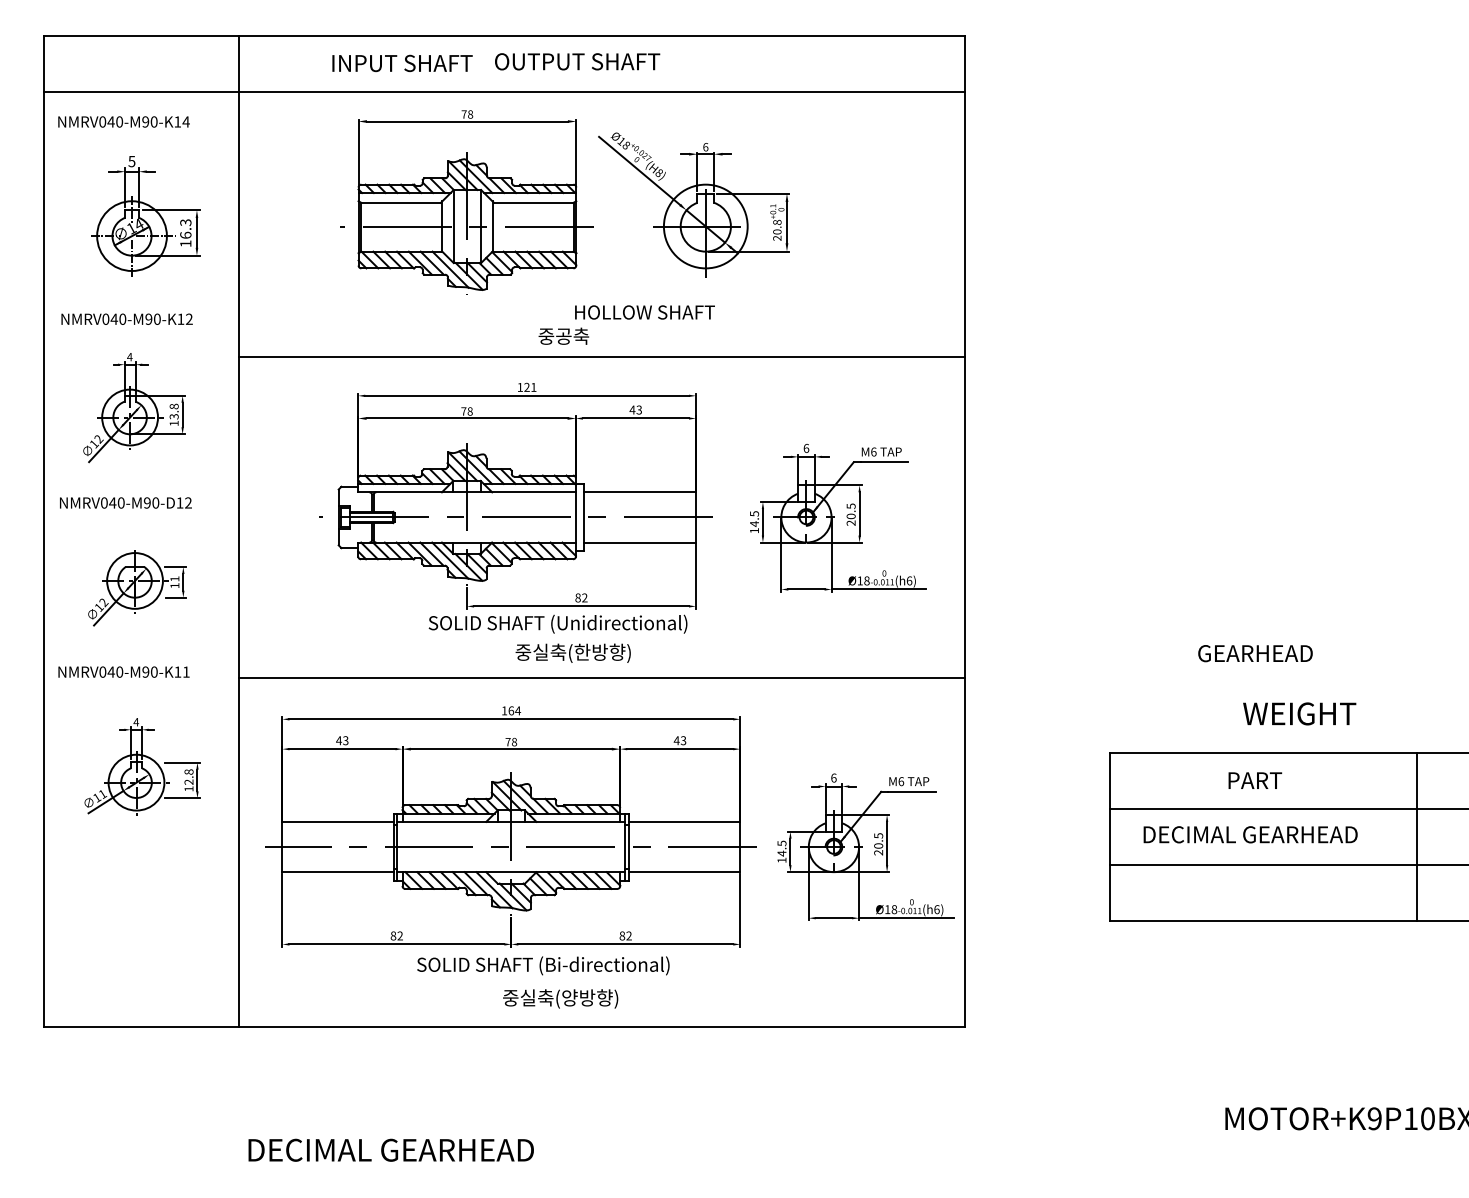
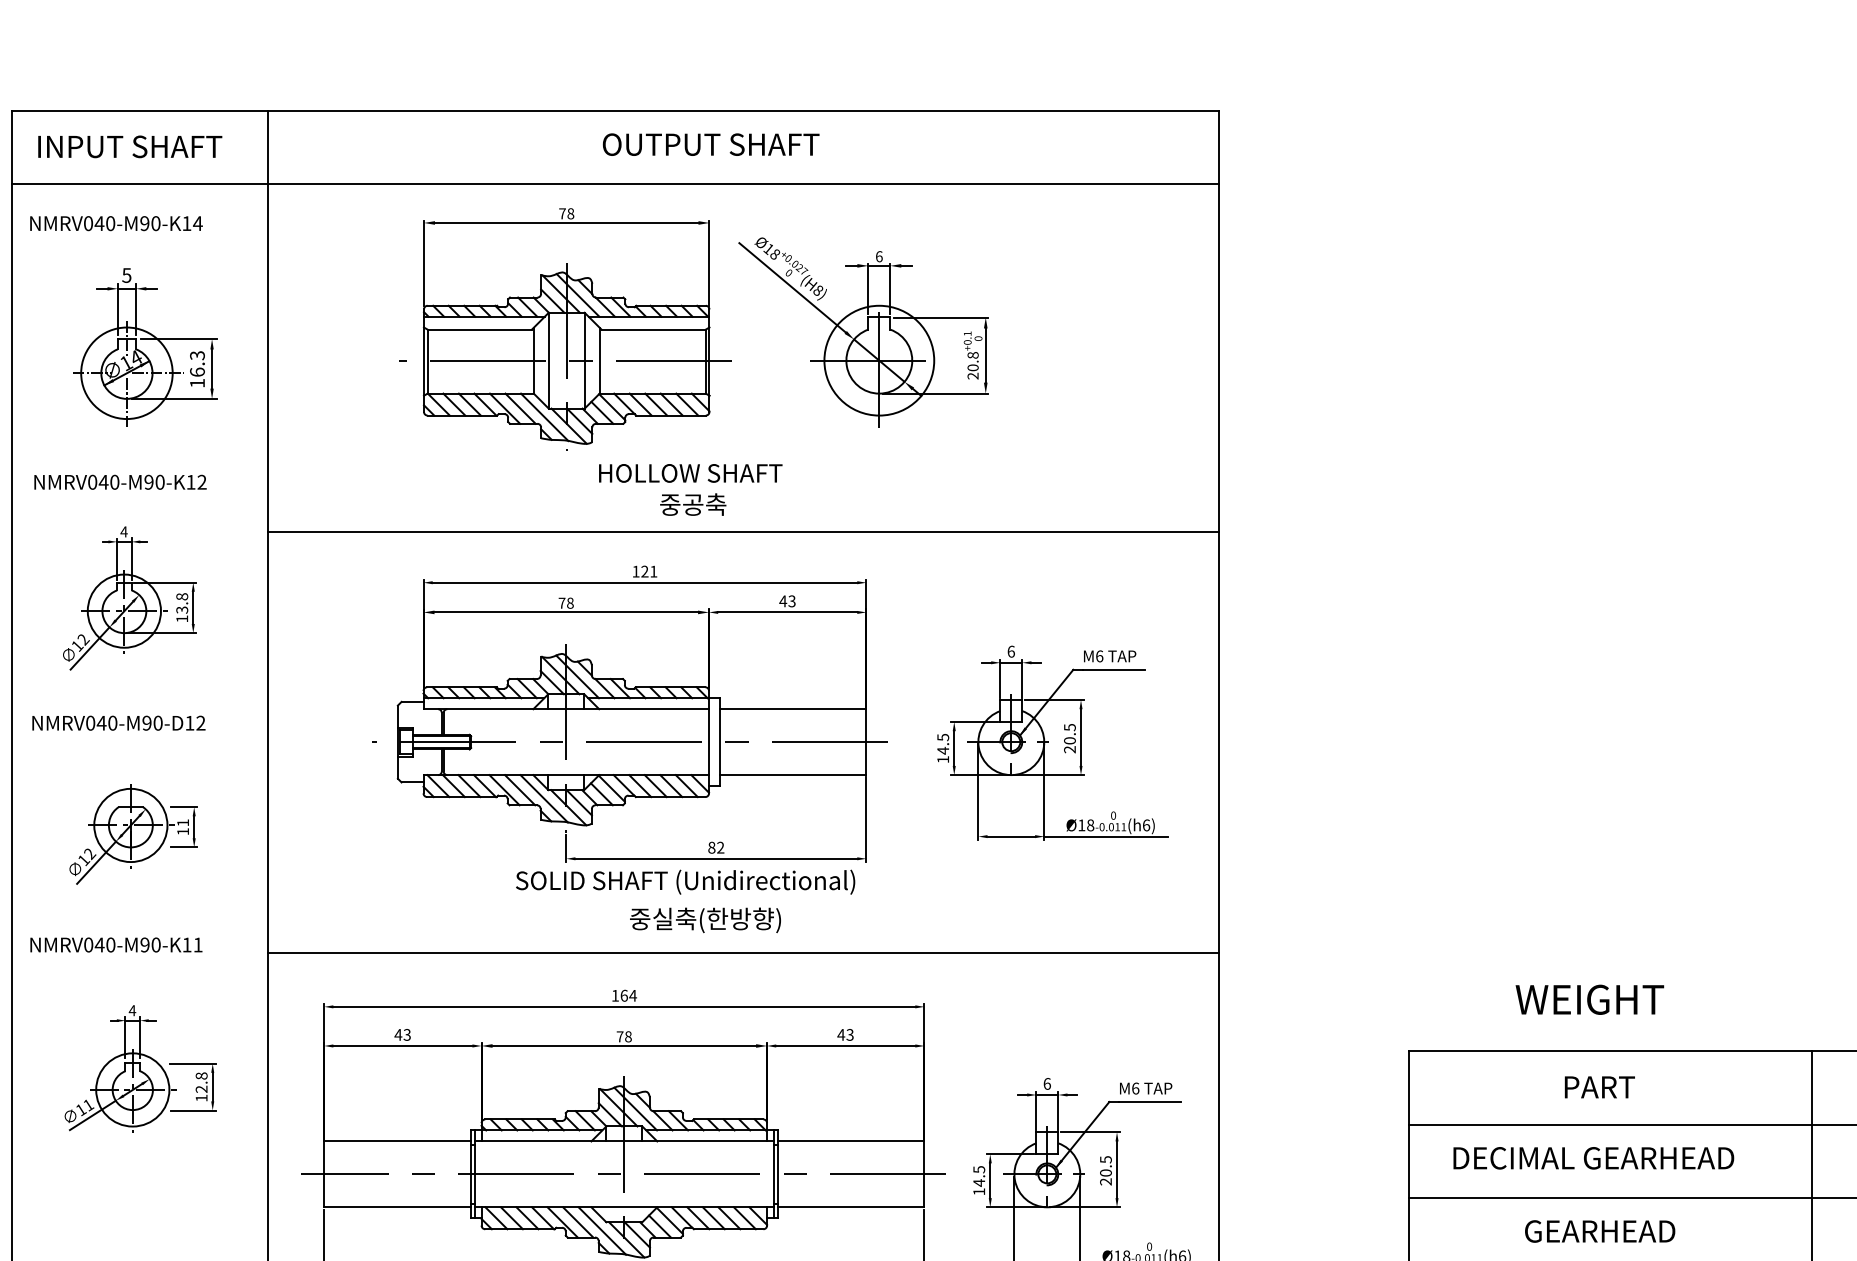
text: (402, 63) -> (130, 146), moved
text: (644, 312) -> (690, 473), moved
text: (1255, 653) -> (1600, 1231), moved
text: (1299, 713) -> (1589, 999), moved

